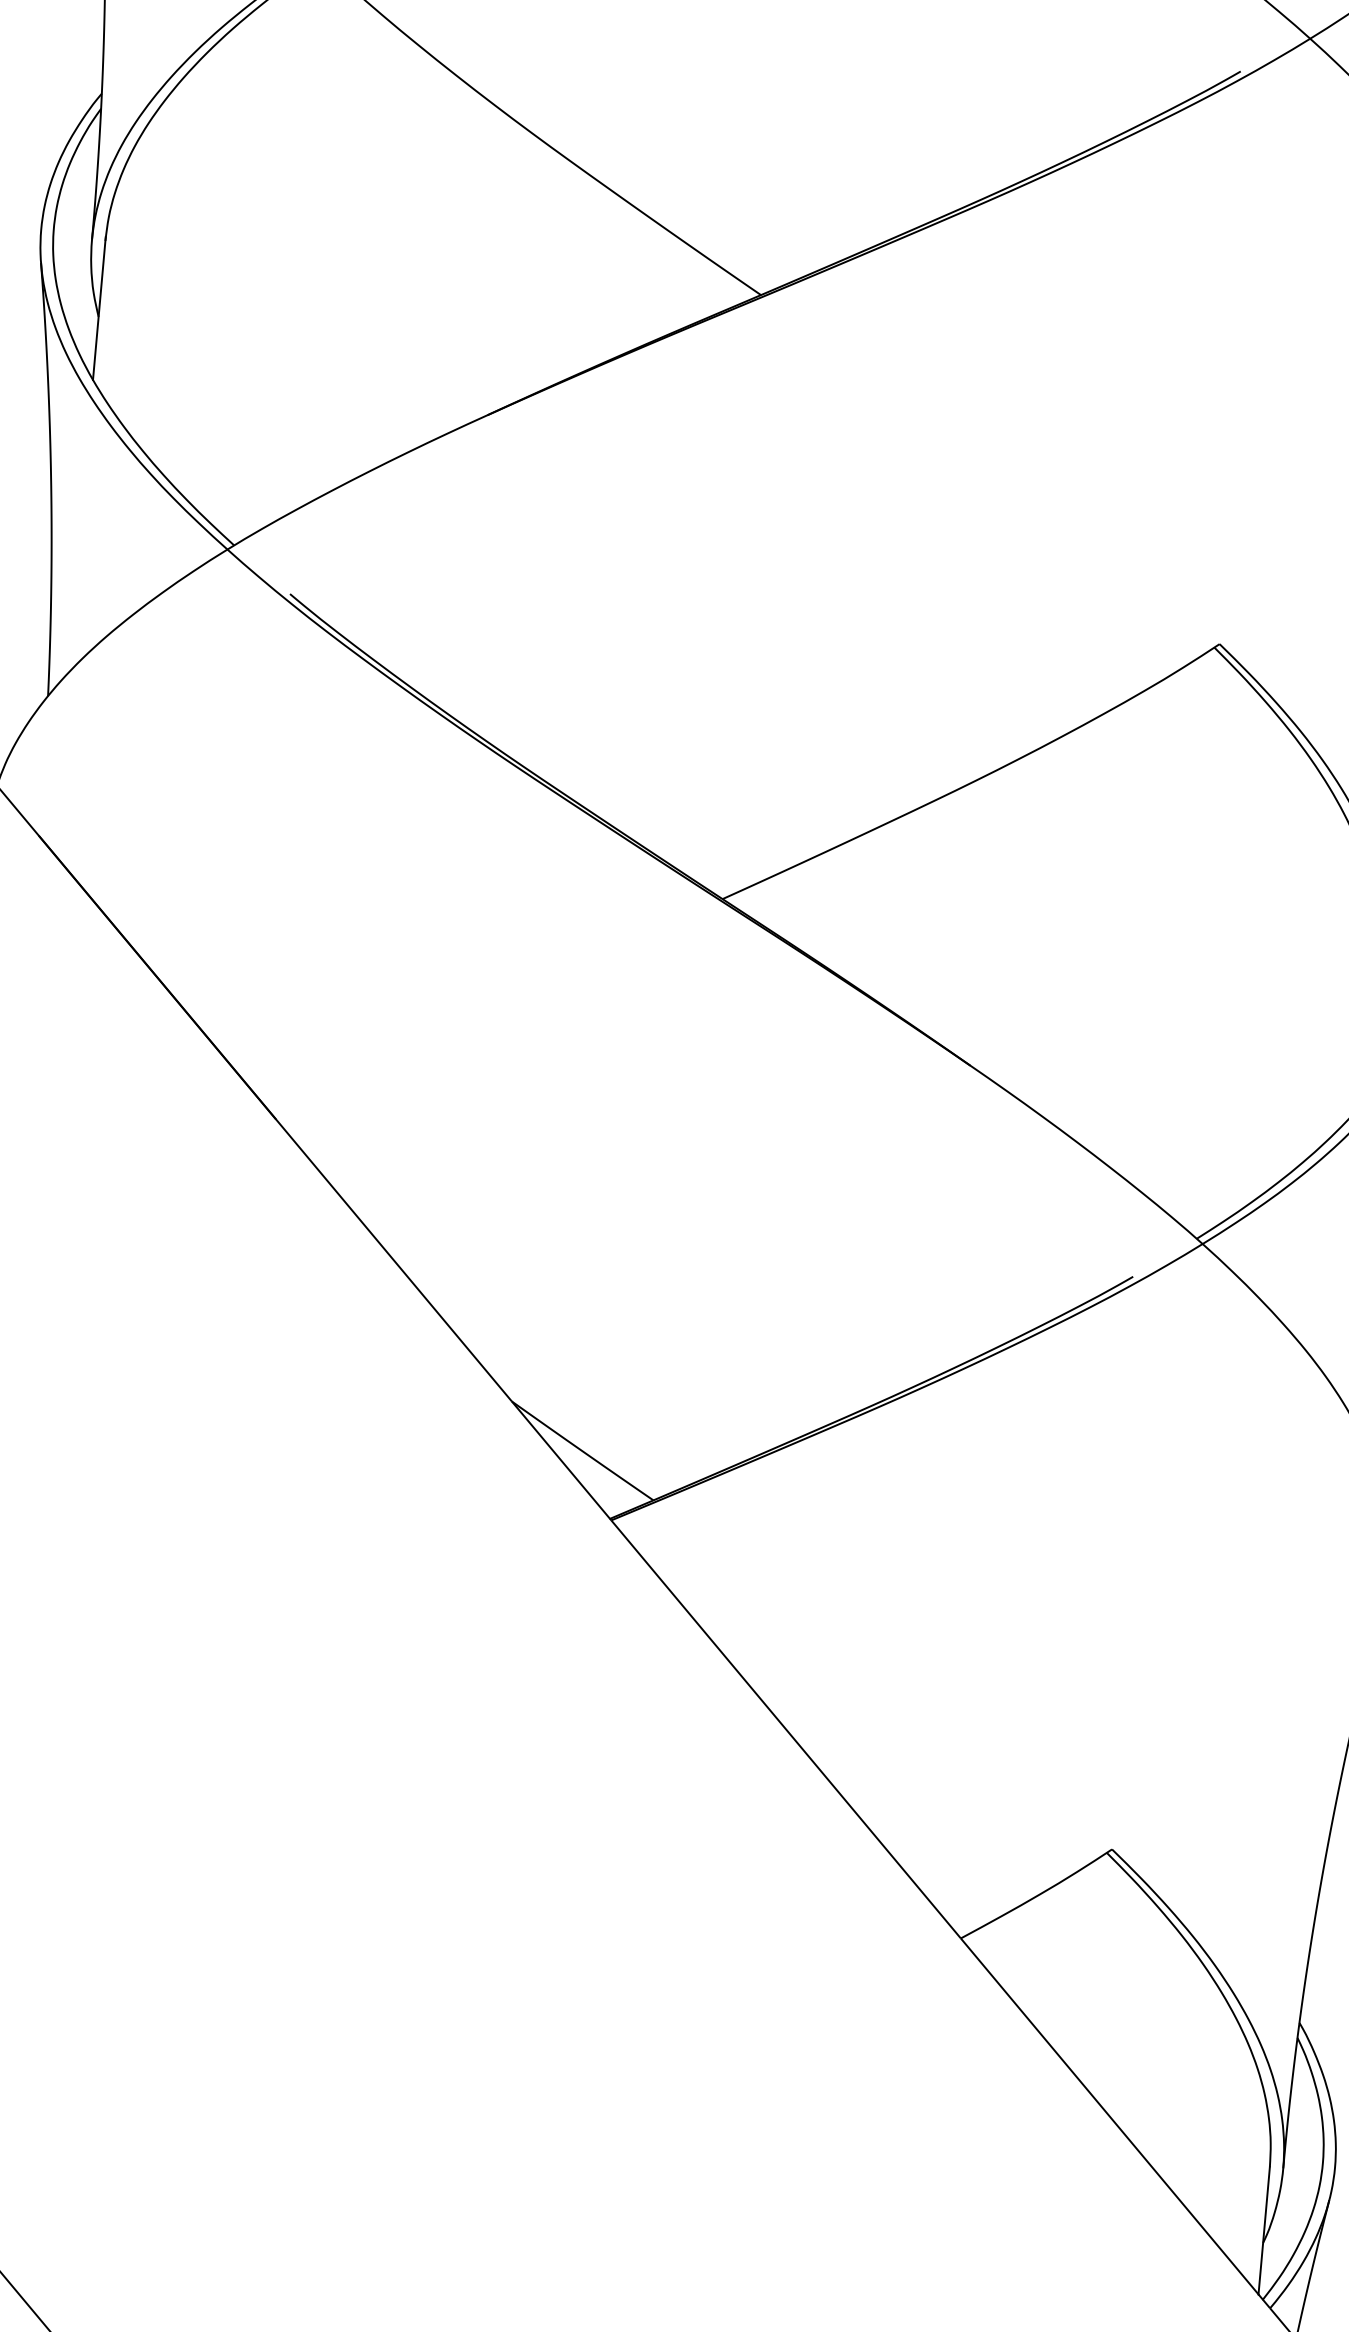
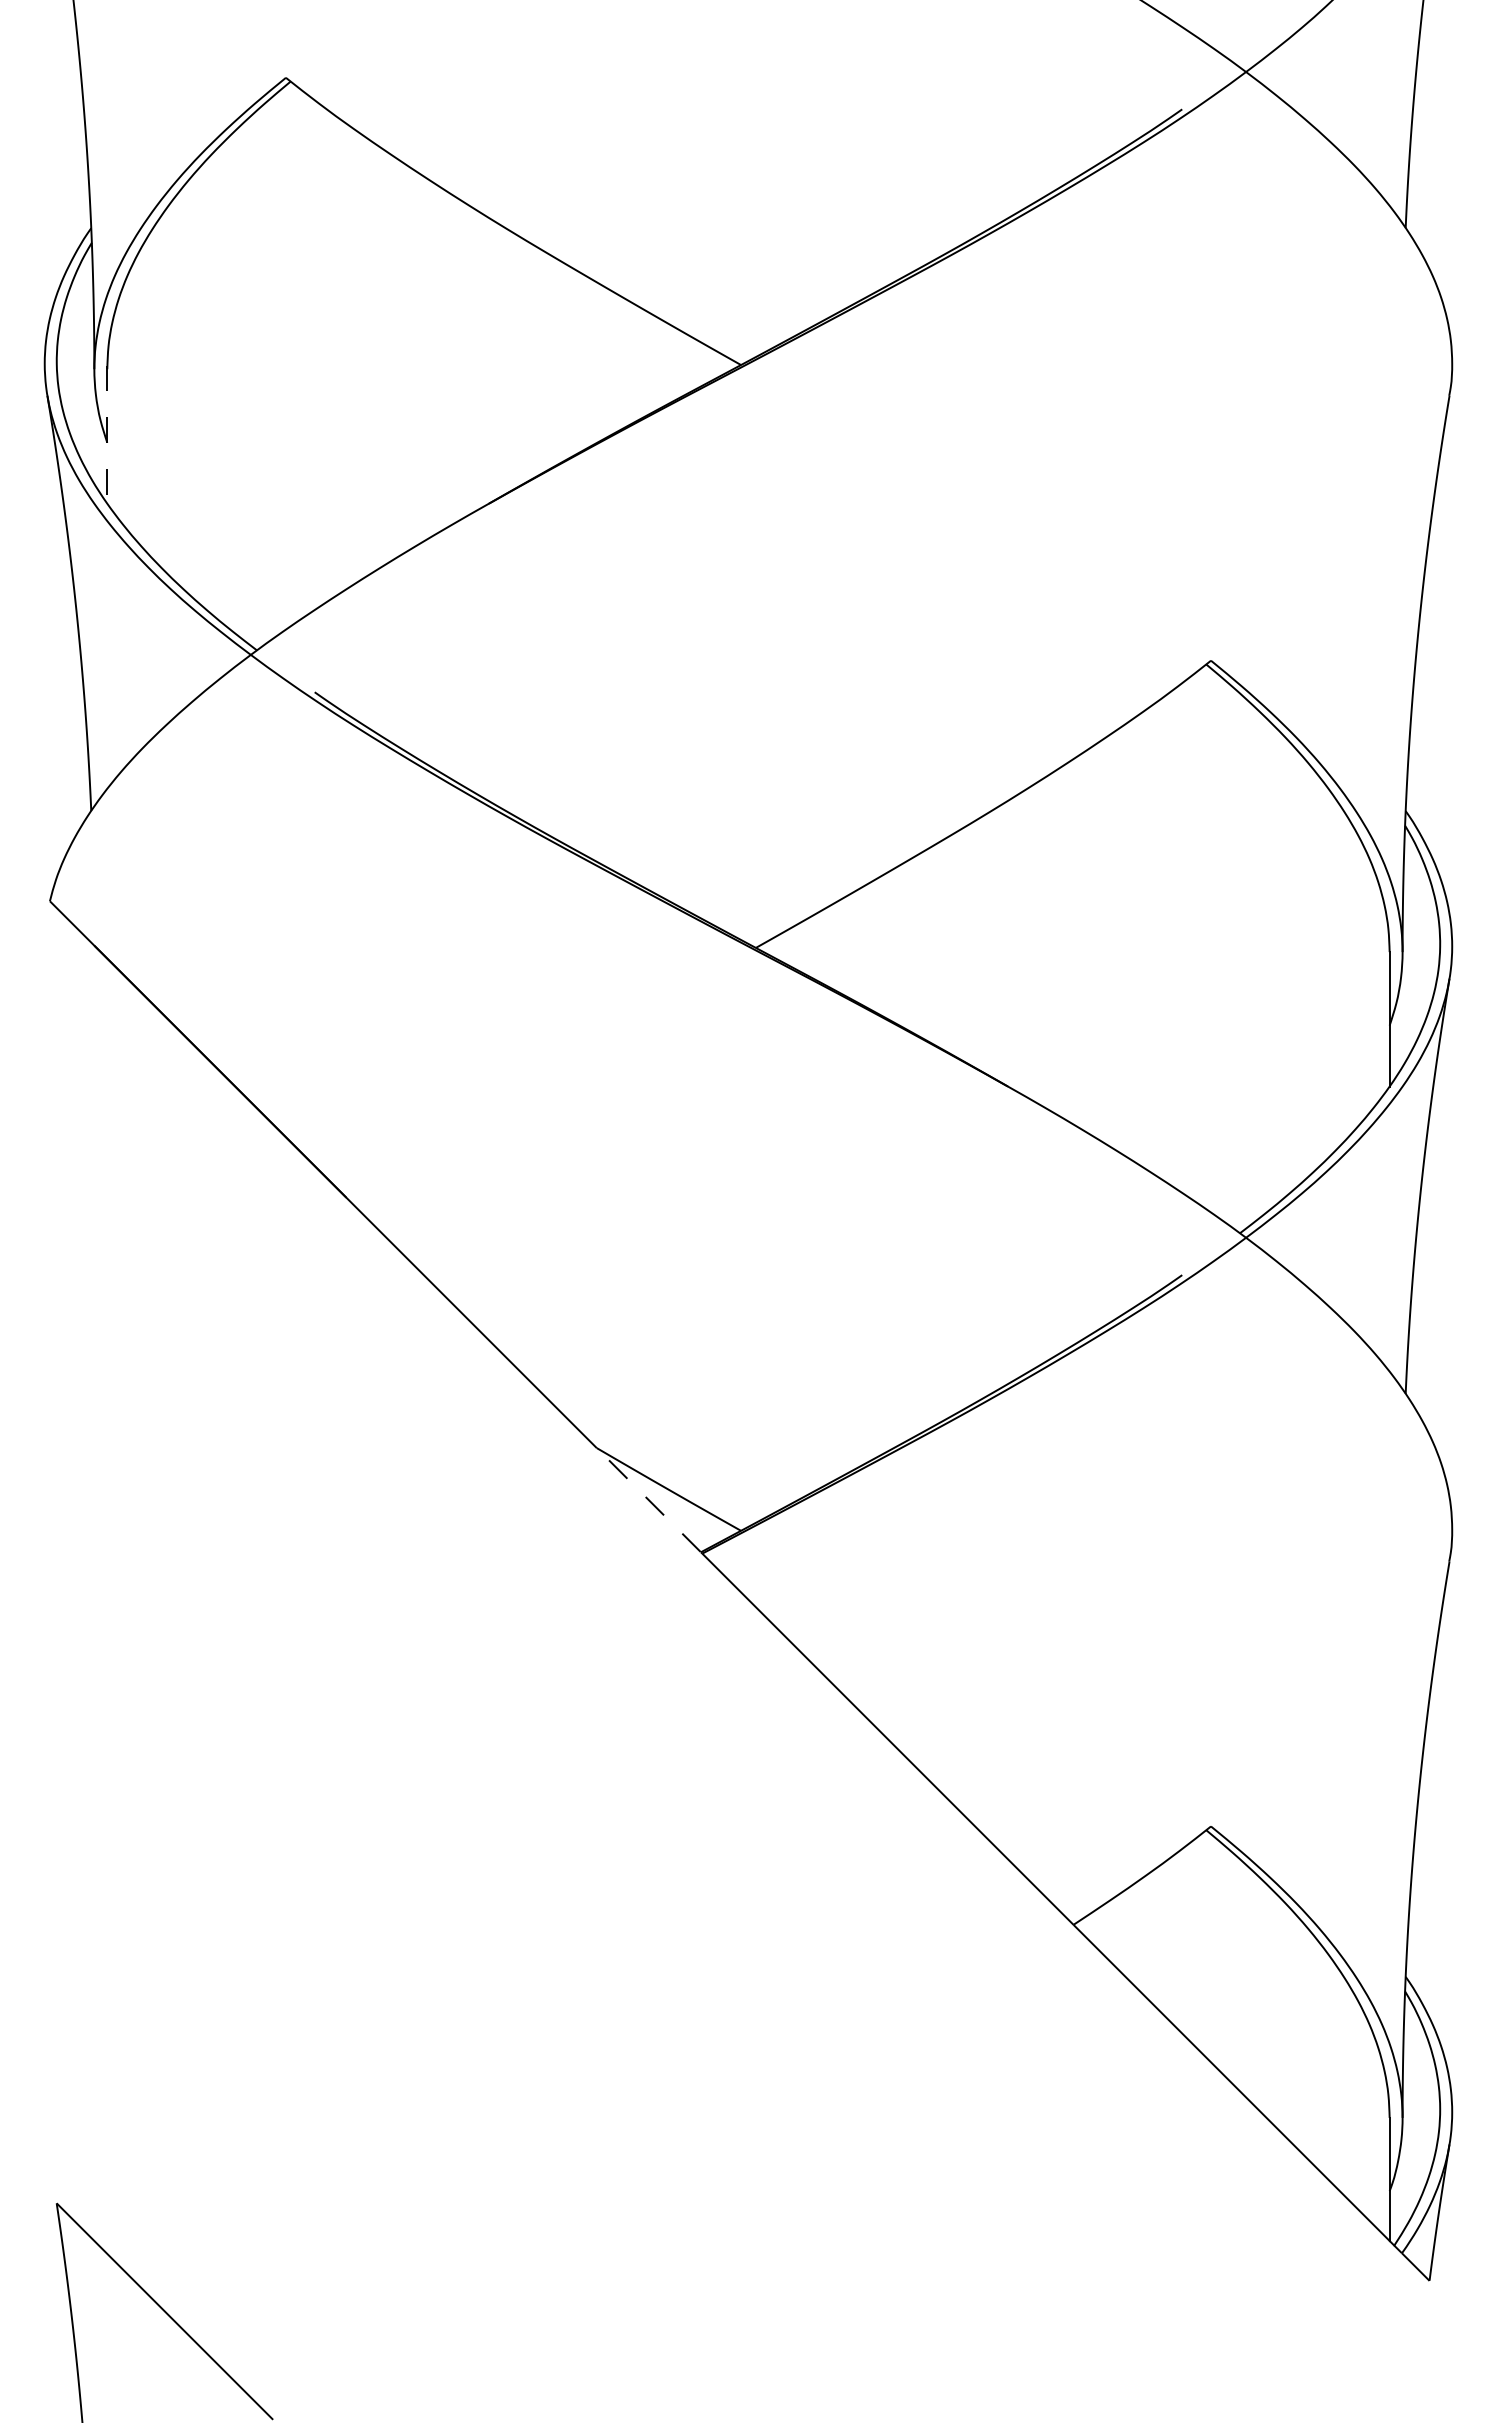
line: (99, 309) -> (107, 435), solid -> dashed
line: (560, 1459) -> (648, 1499), solid -> dashed

